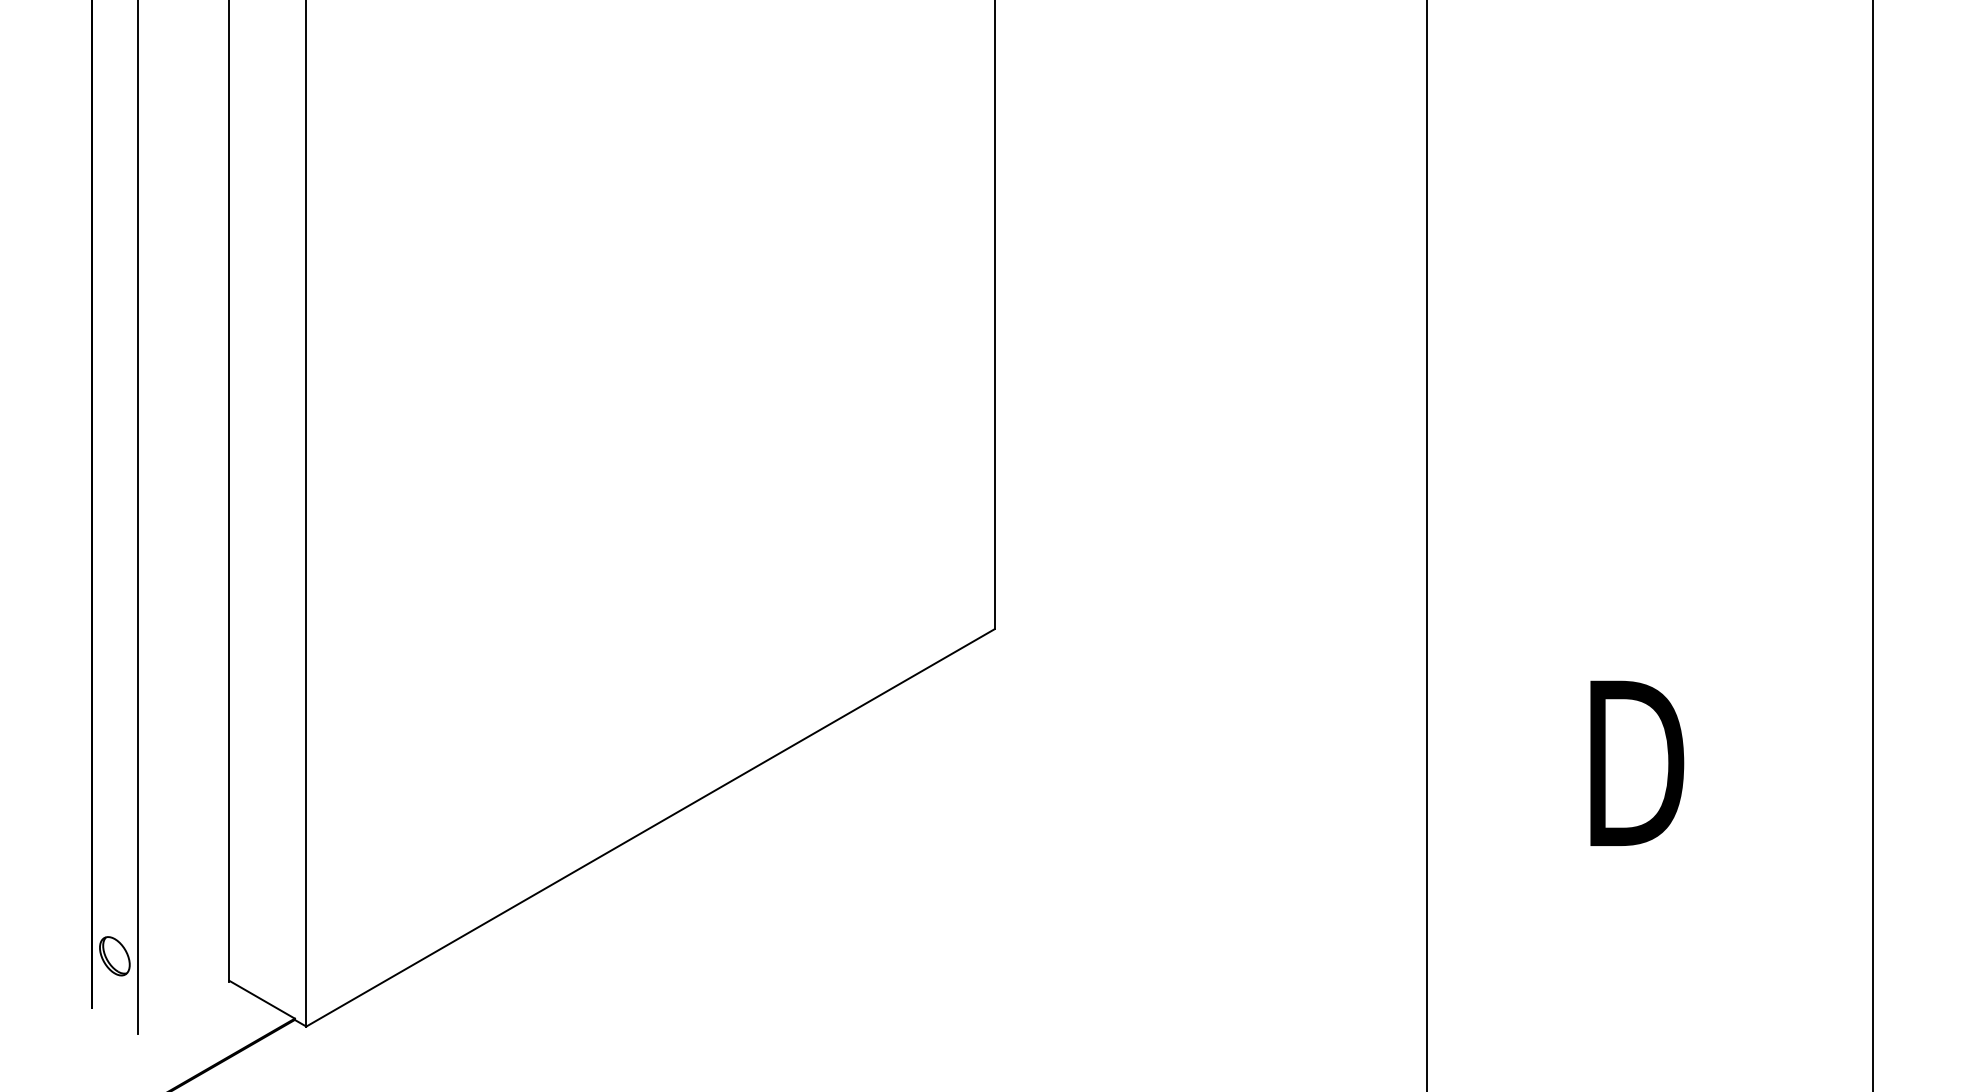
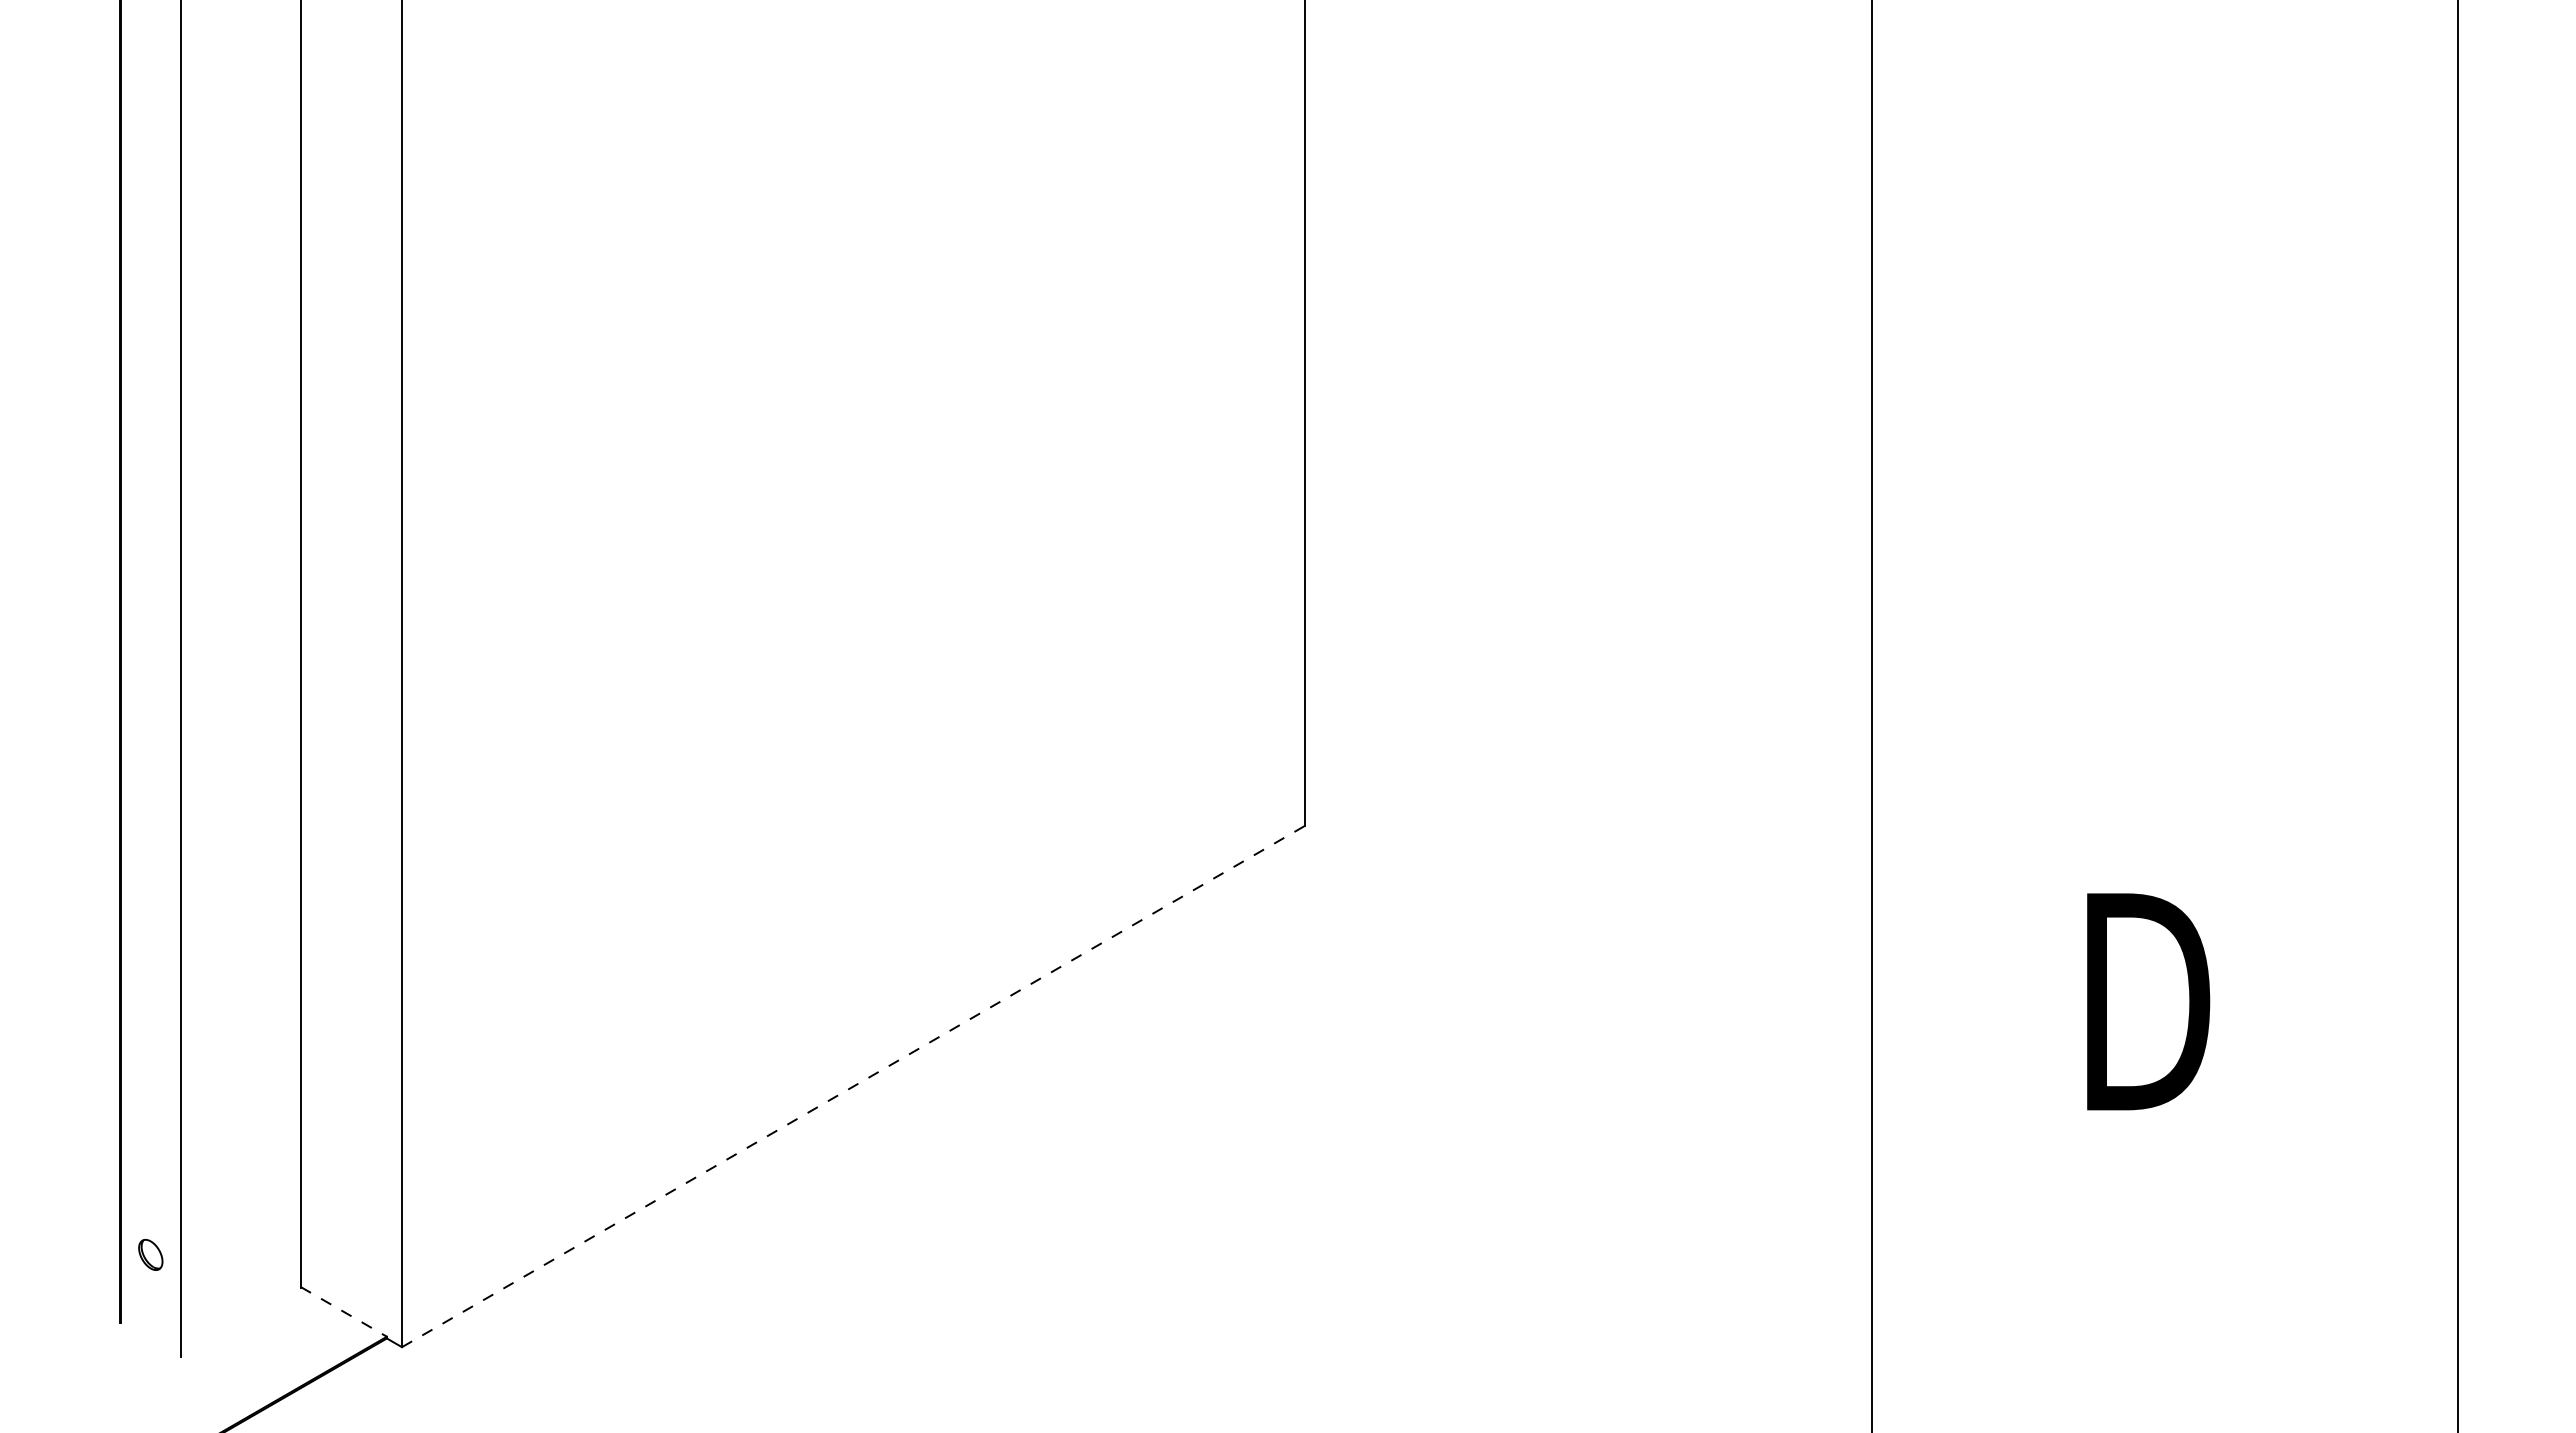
line: (650, 827) -> (853, 1086), solid -> dashed
part: (114, 955) -> (150, 1254), size x0.6
line: (261, 999) -> (343, 1311), solid -> dashed

